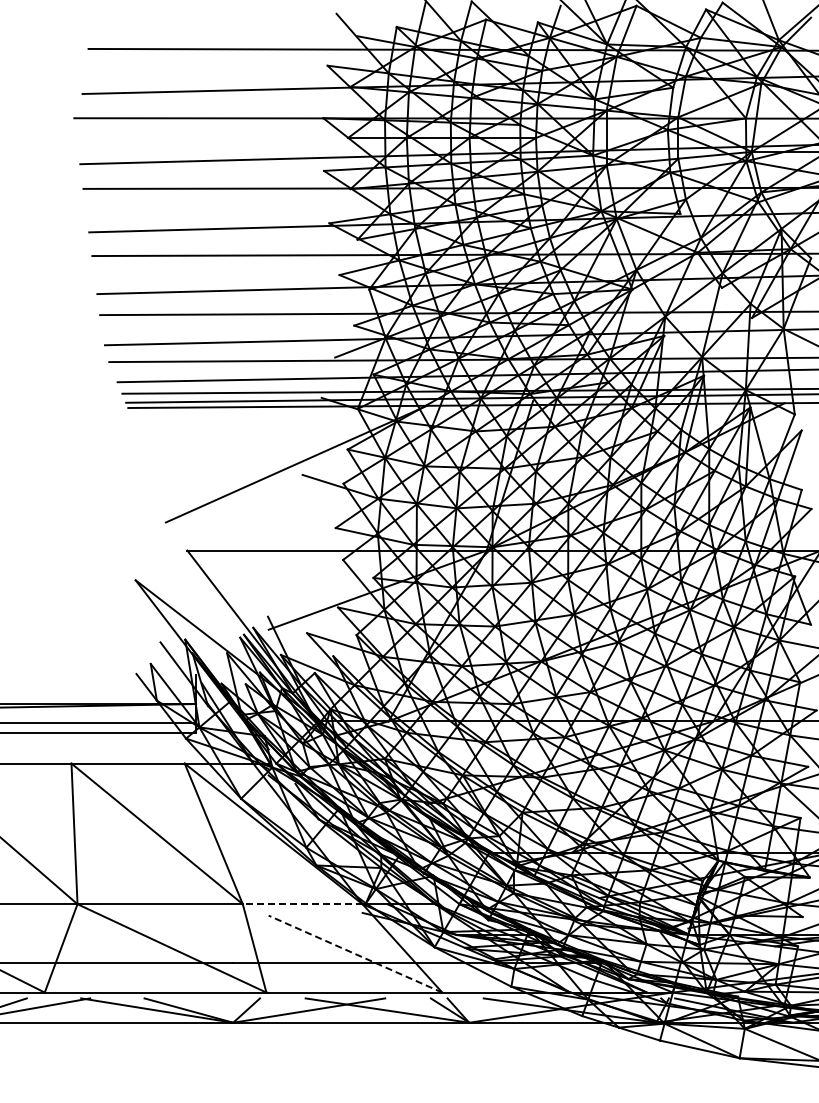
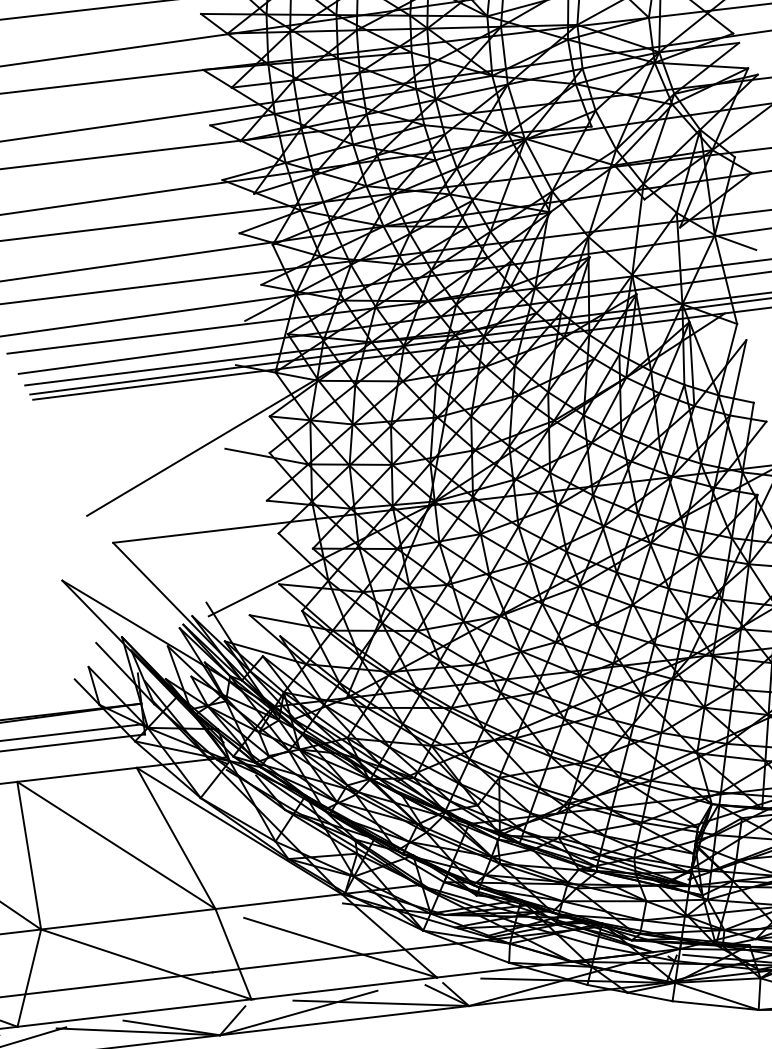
line: (302, 904) -> (278, 901), dashed -> solid
line: (355, 954) -> (340, 948), dashed -> solid

